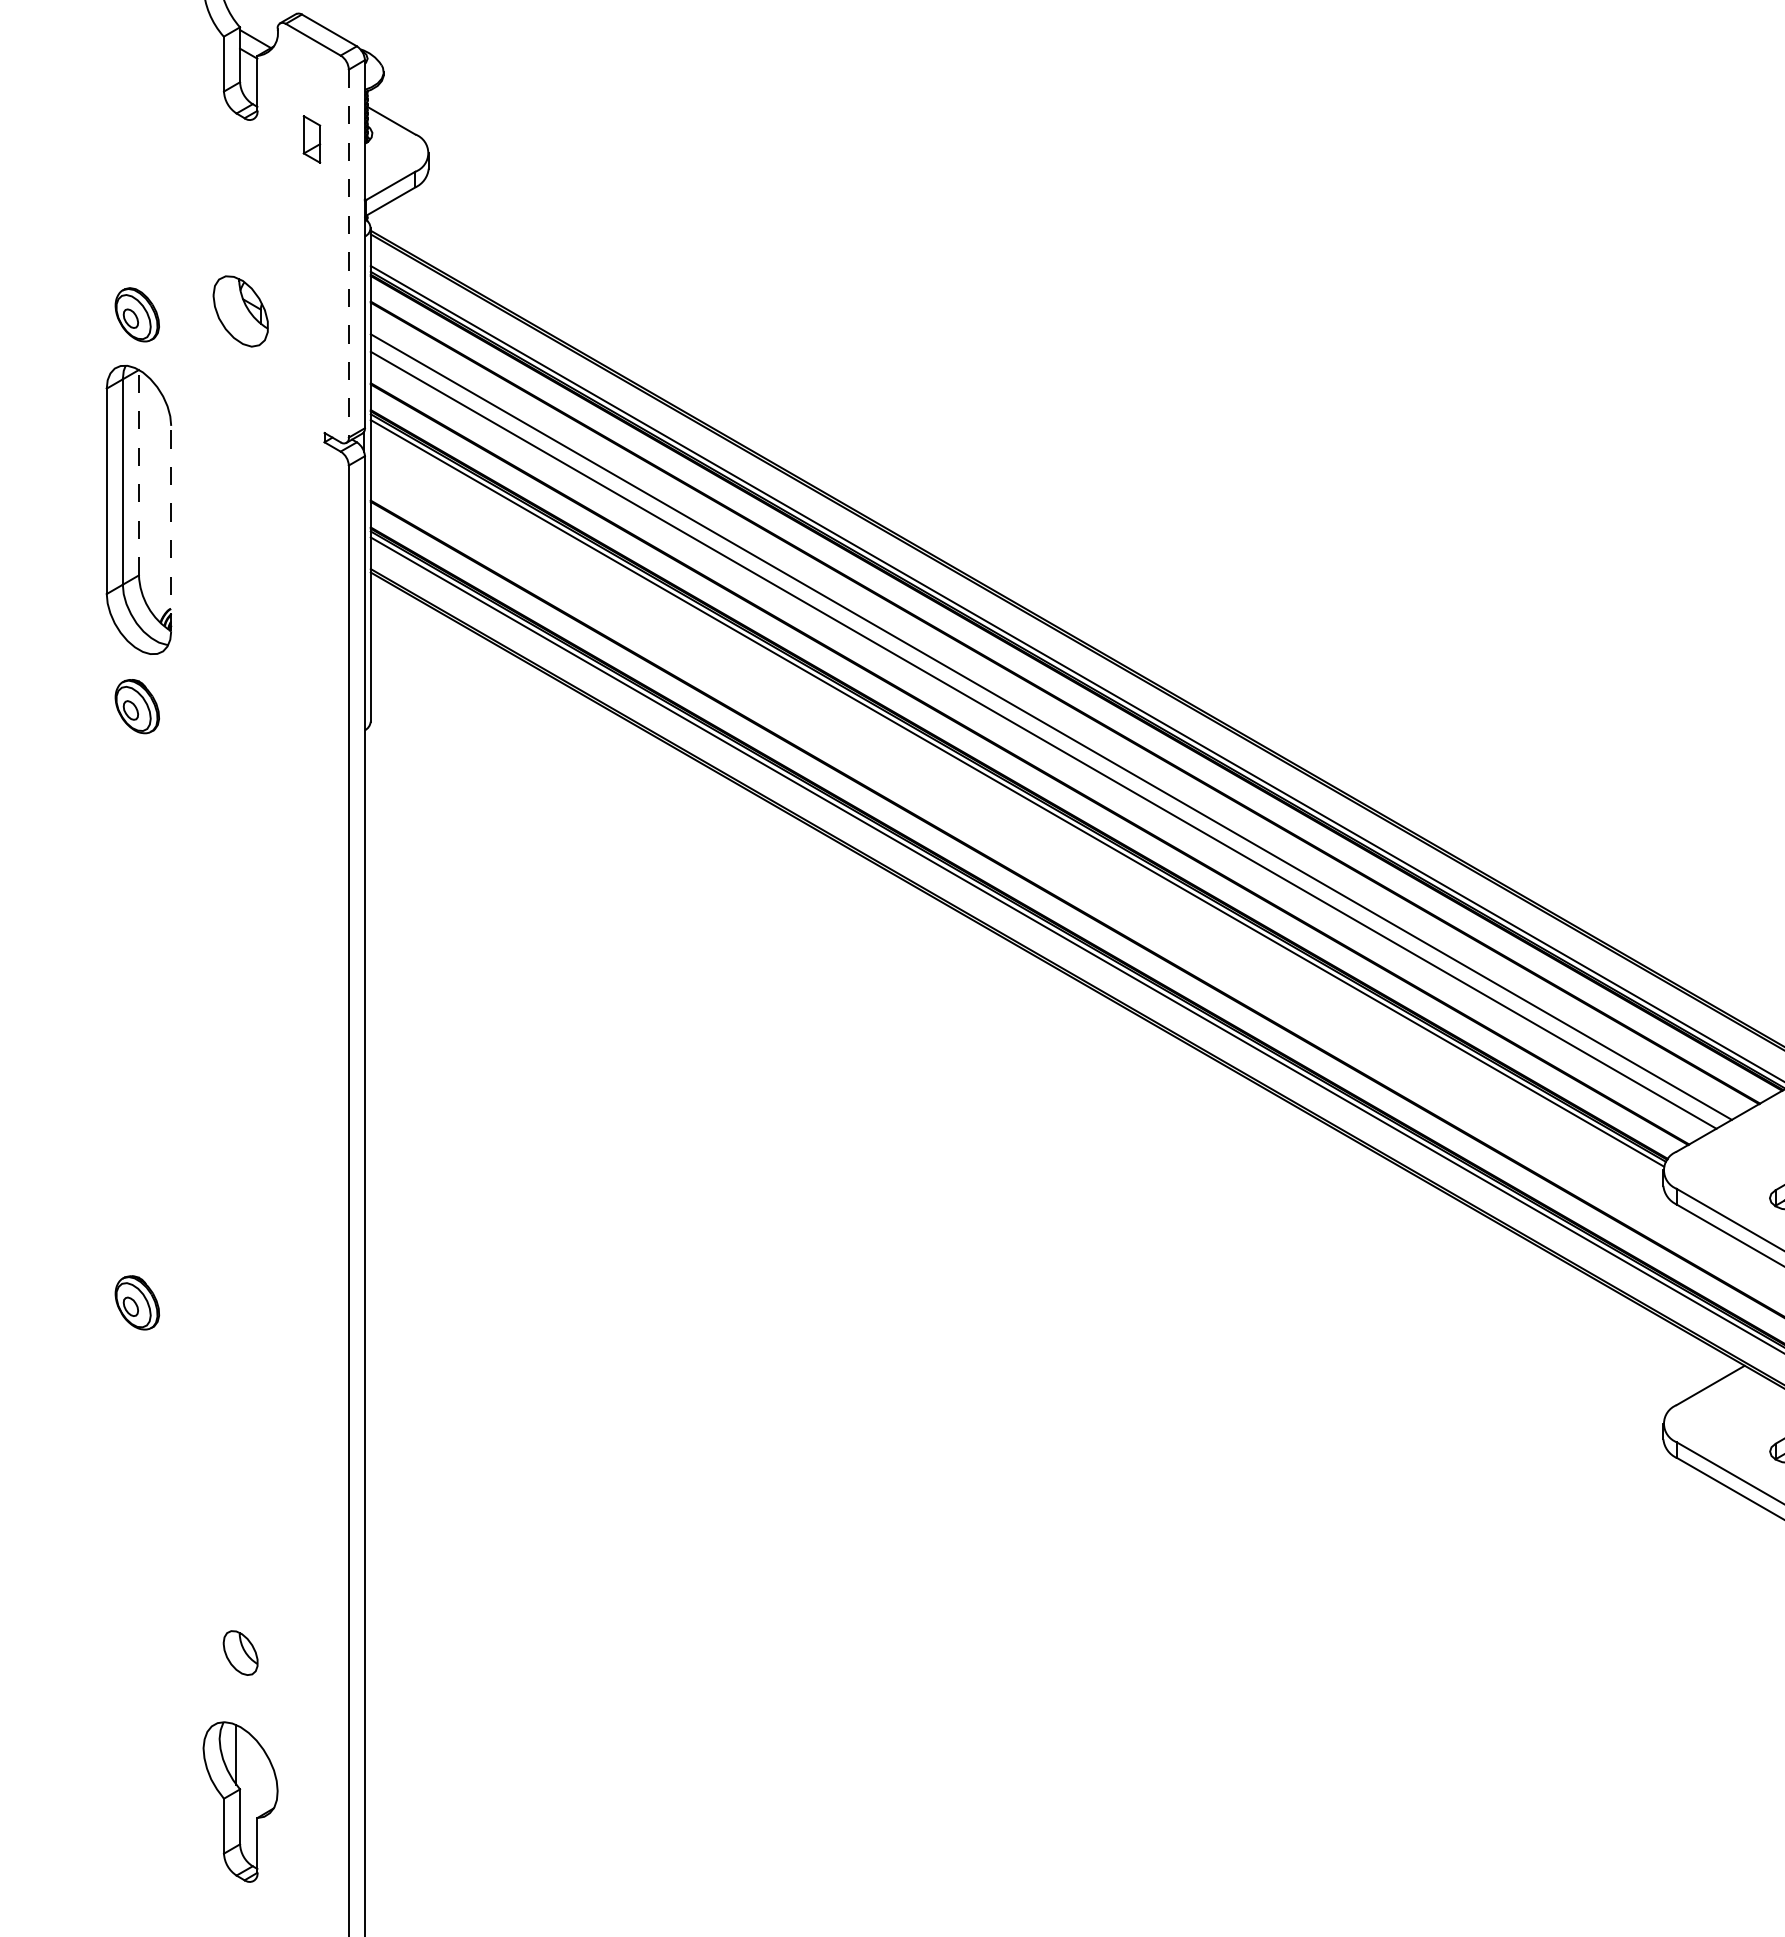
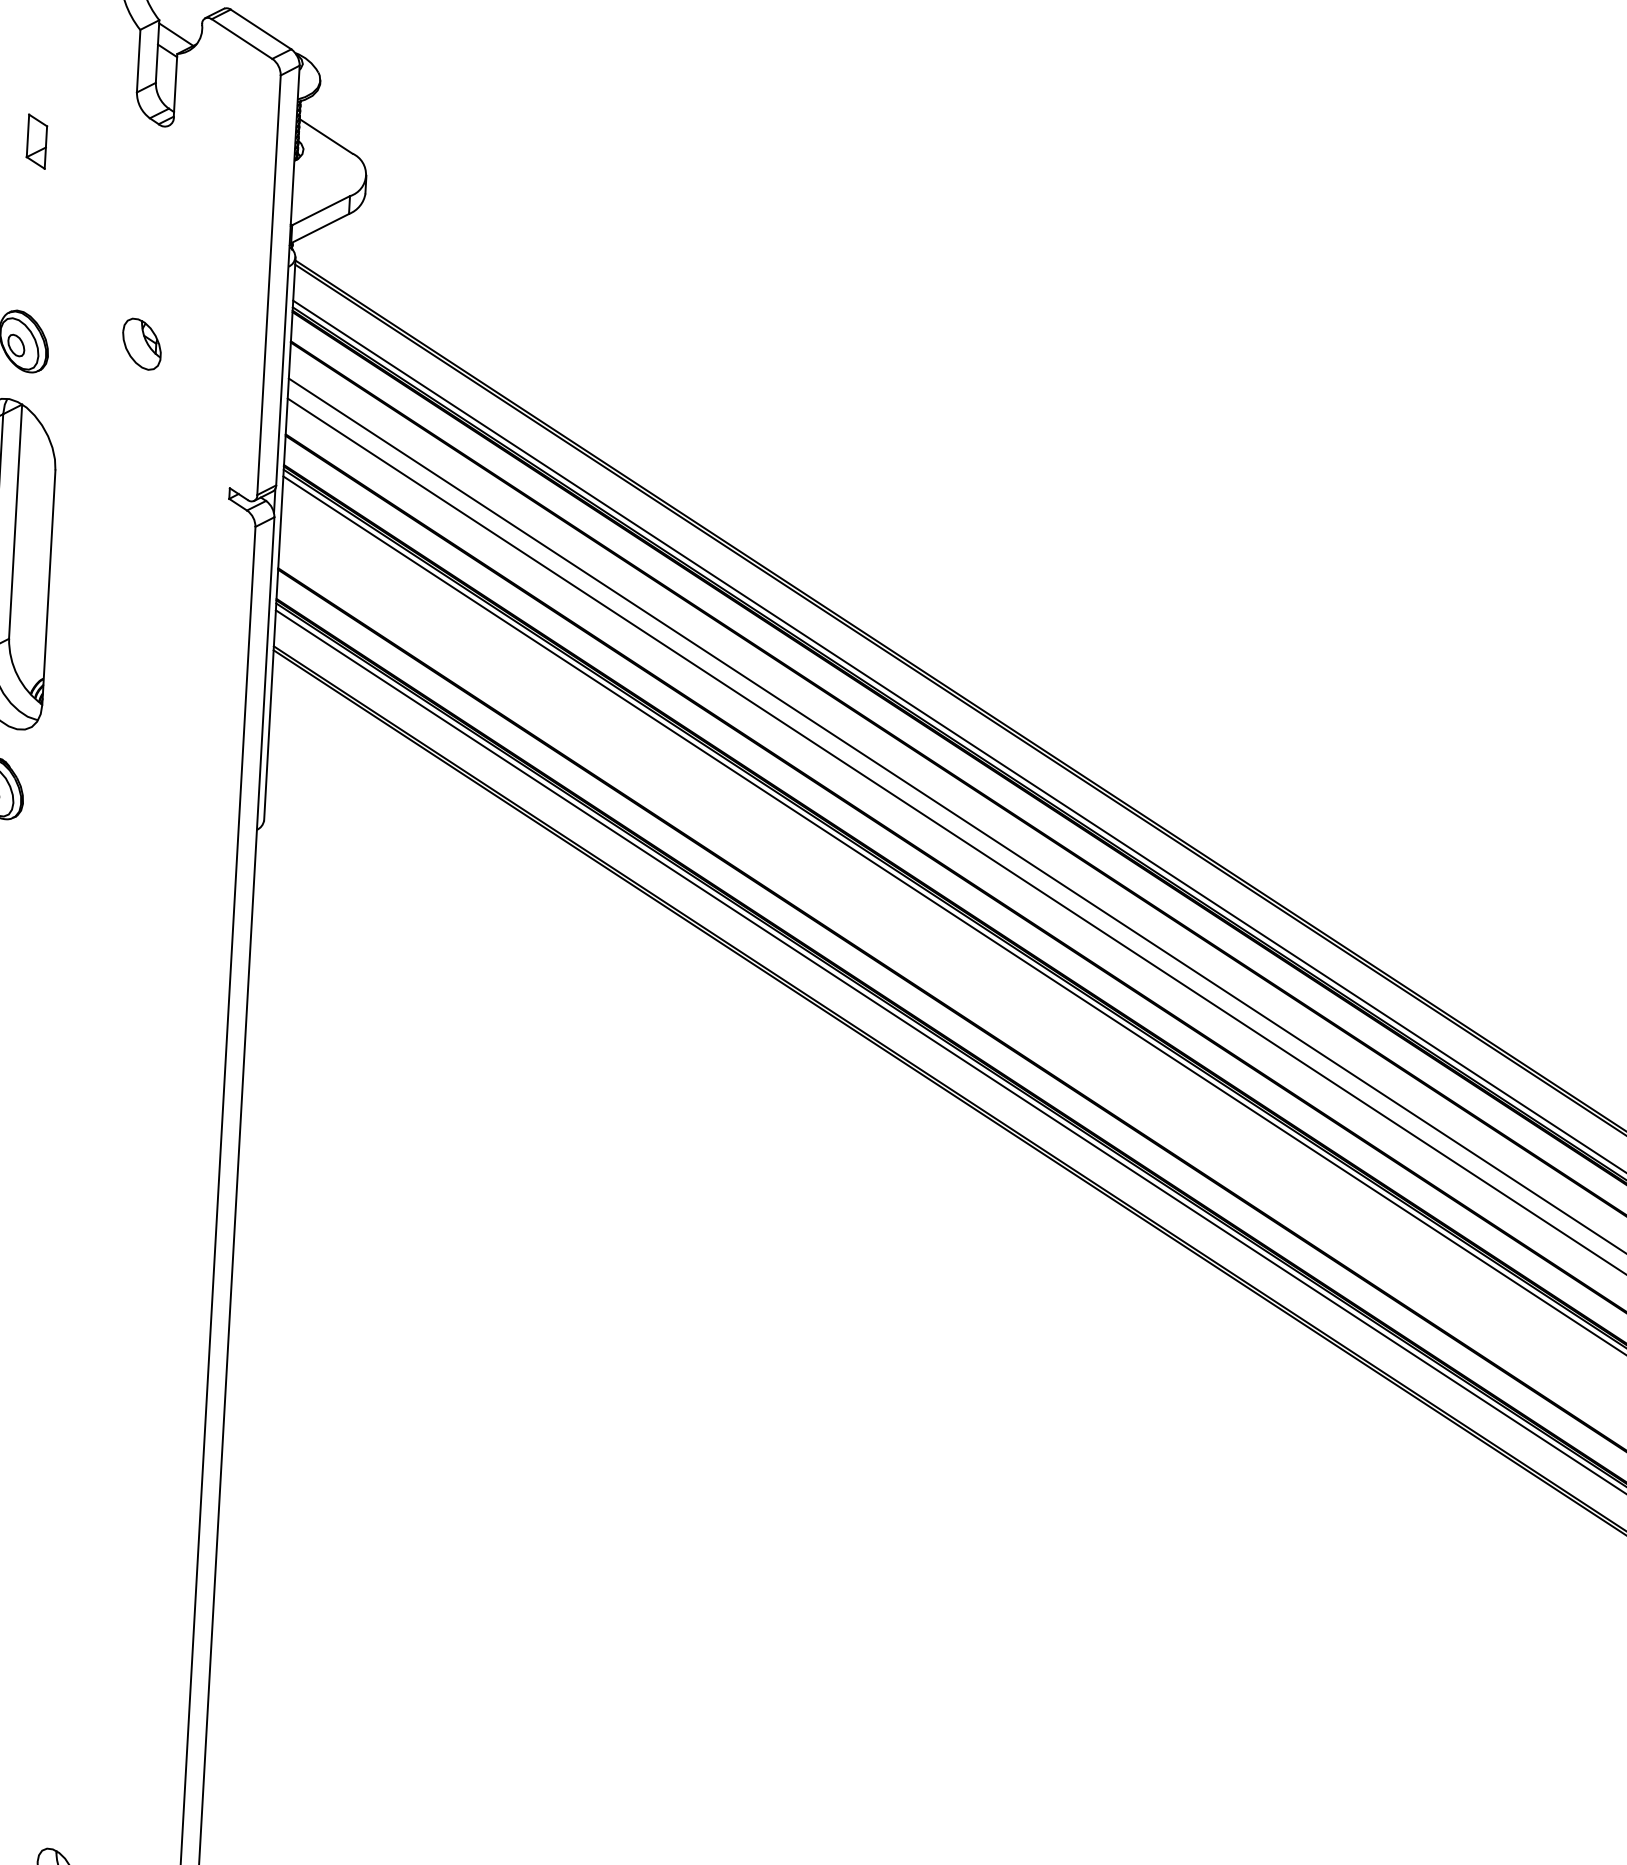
part: (311, 139) -> (36, 141), moved
line: (348, 253) -> (268, 285), dashed -> solid
part: (240, 311) -> (141, 344), size x0.62
line: (138, 472) -> (15, 521), dashed -> solid
line: (171, 528) -> (49, 587), dashed -> solid

